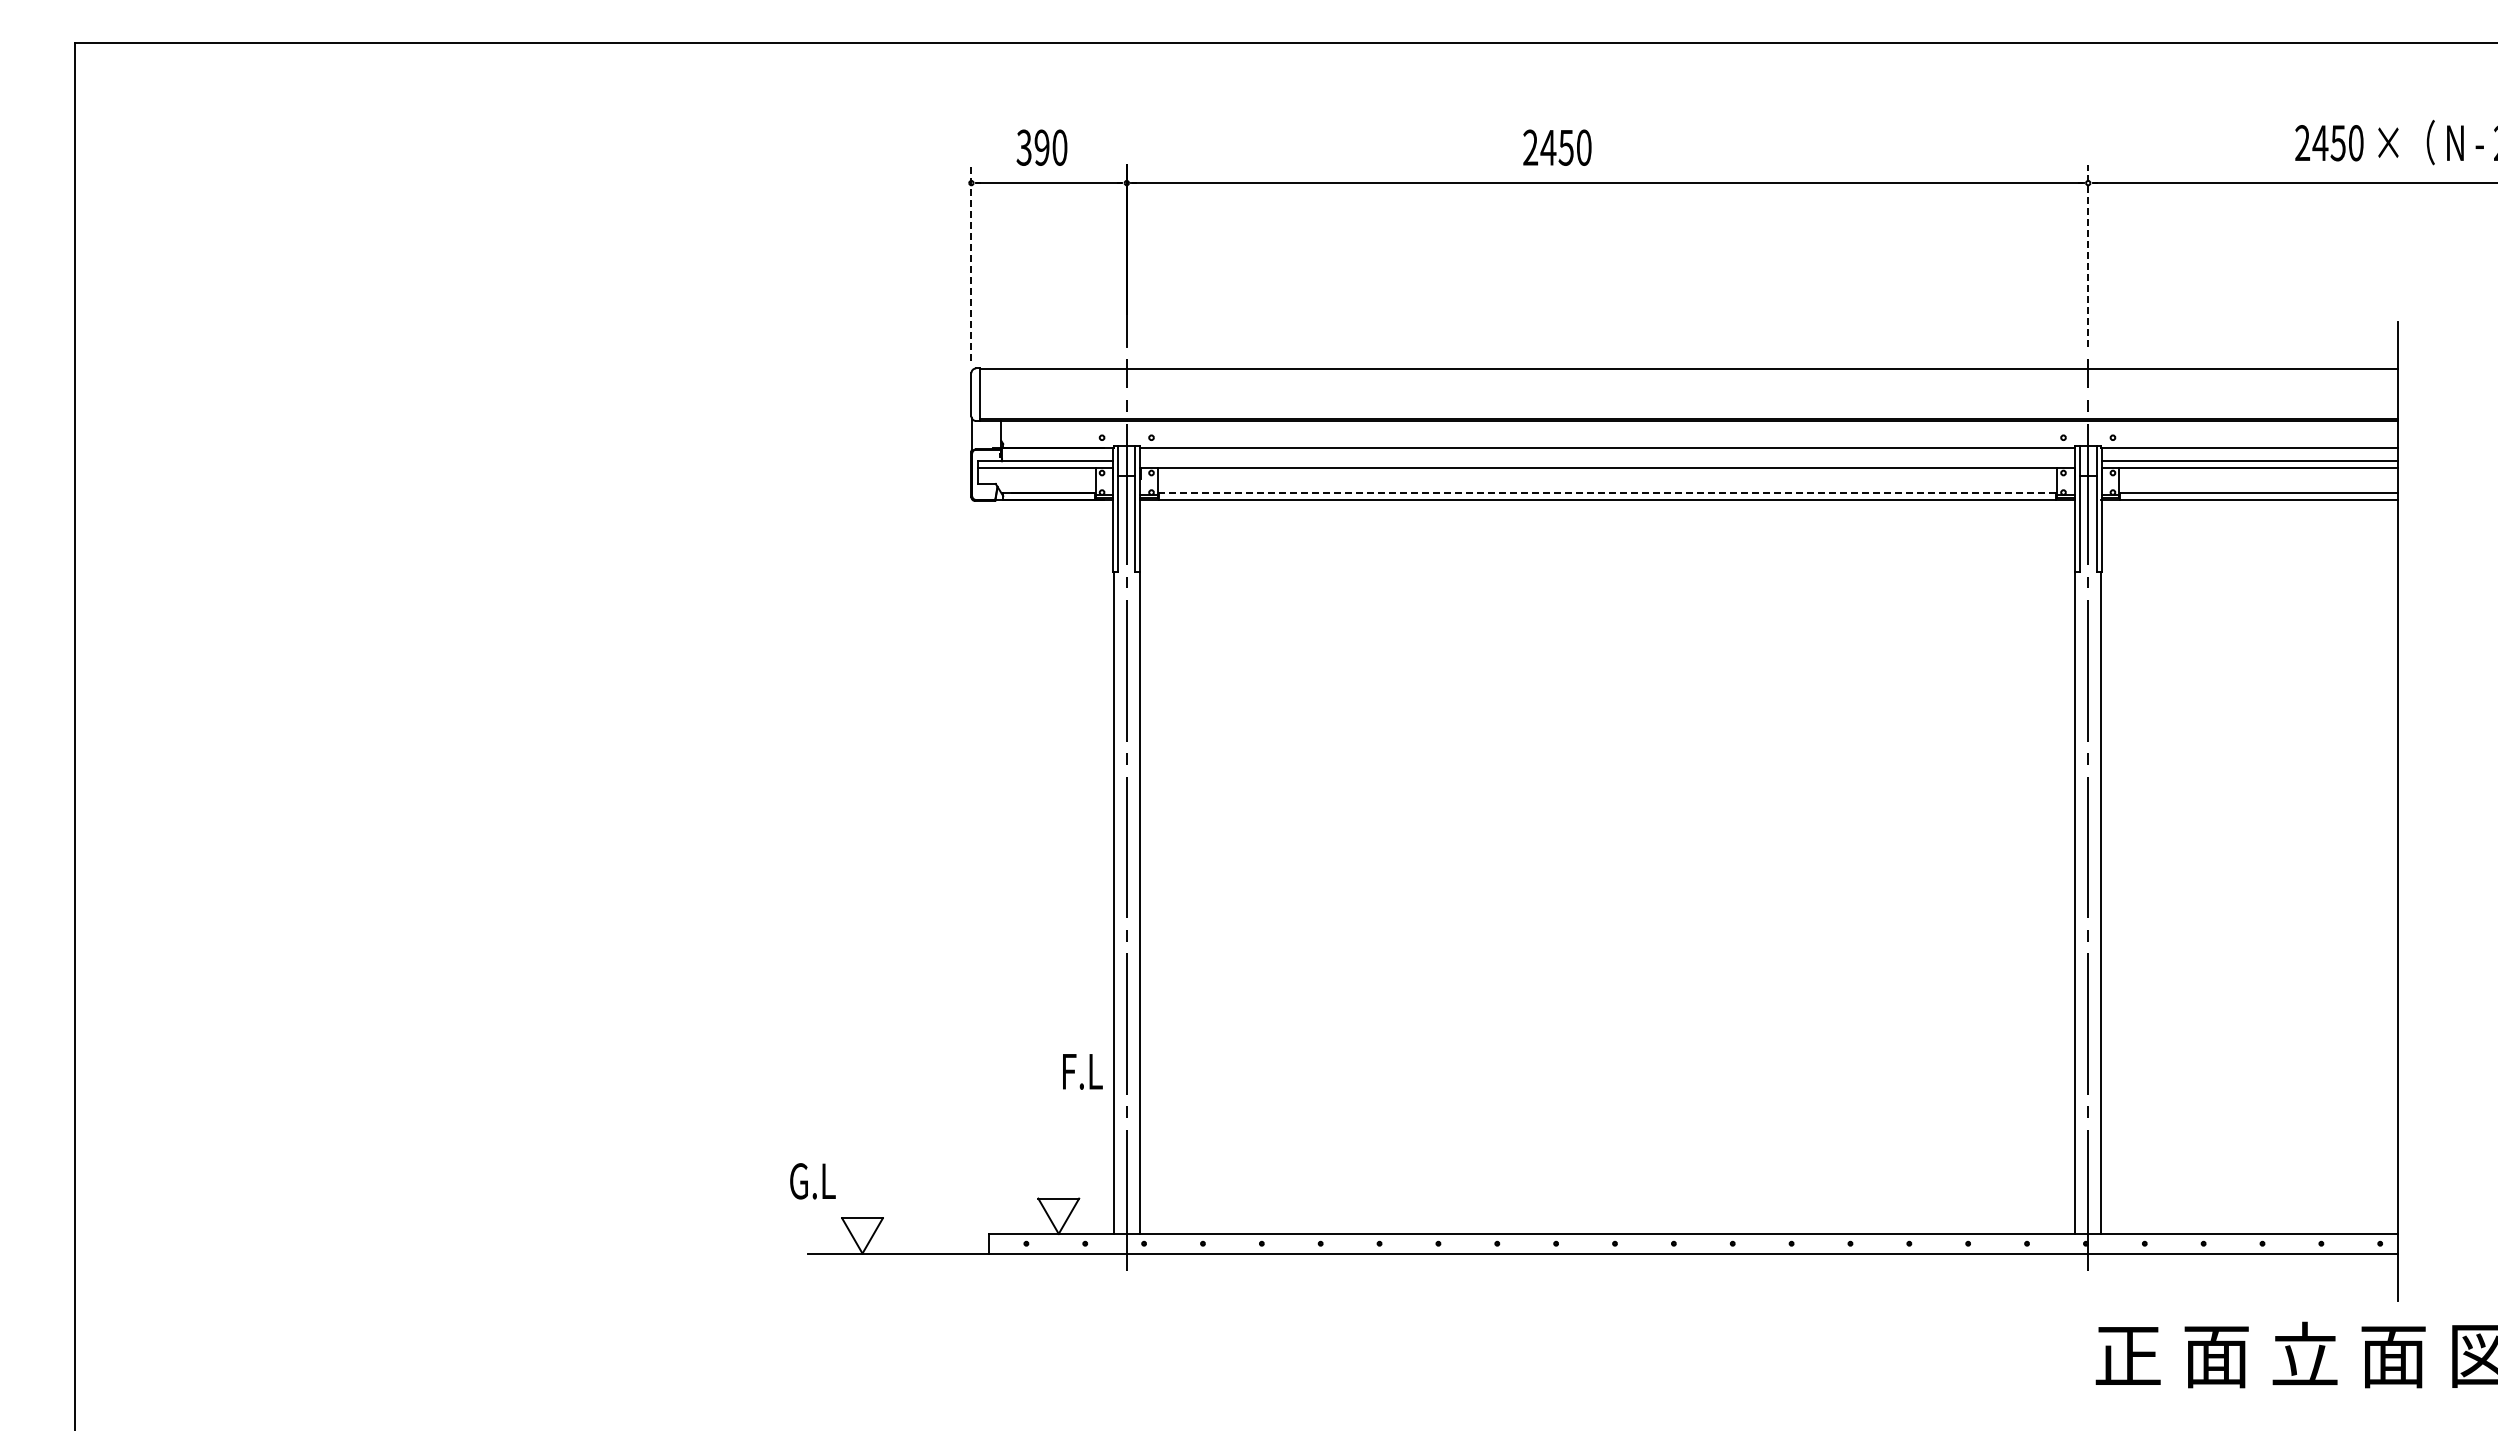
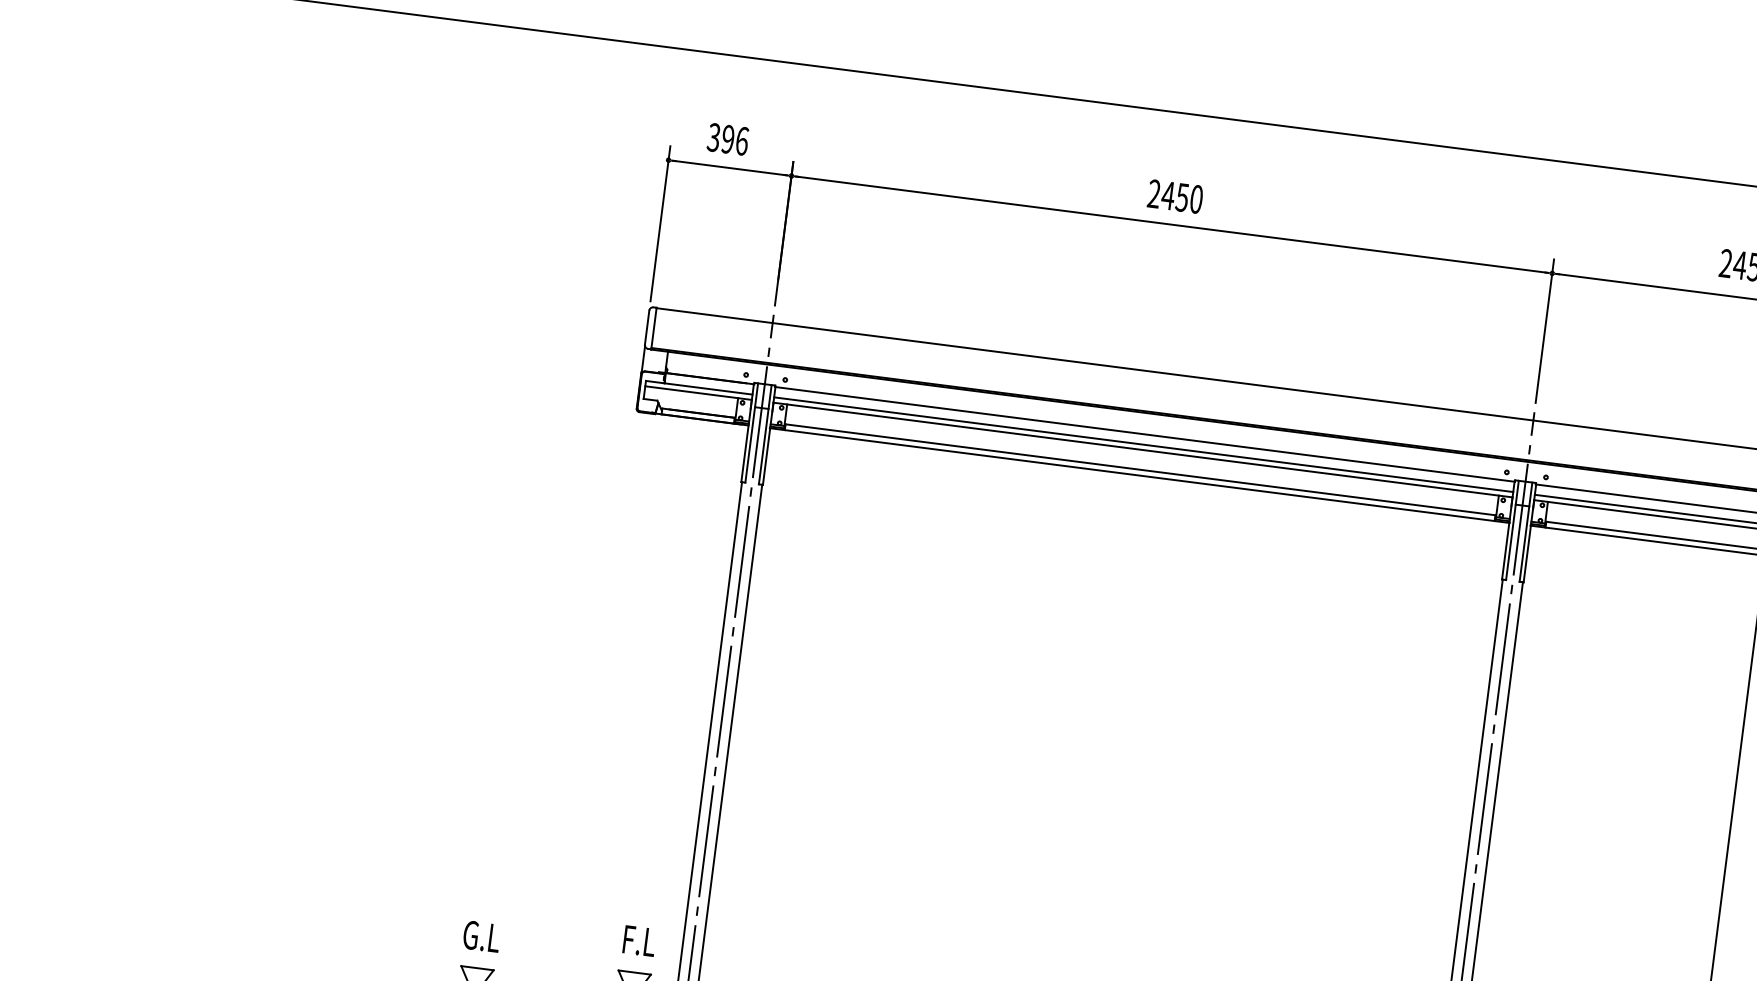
text: (1059, 147) -> (741, 140), 390 -> 396
text: (1557, 147) -> (1175, 196), moved
line: (2088, 256) -> (1545, 331), dashed -> solid
line: (971, 263) -> (660, 223), dashed -> solid
line: (1607, 461) -> (1143, 444), added
line: (1607, 492) -> (1140, 469), dashed -> solid
text: (1082, 1071) -> (639, 940), moved
text: (812, 1181) -> (481, 936), moved

